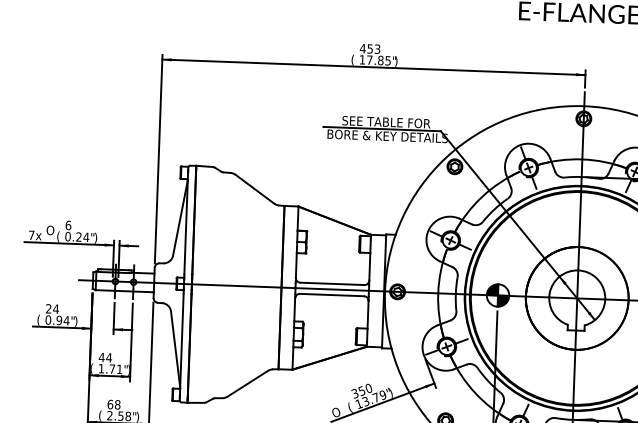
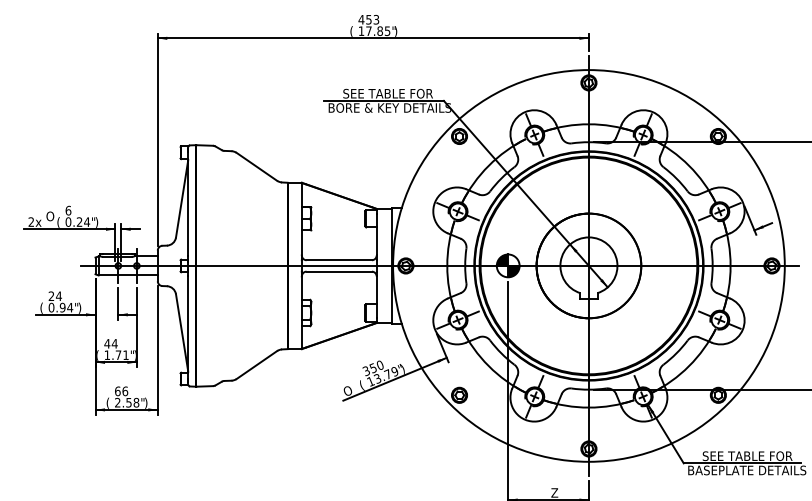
text: (30, 234) -> (30, 221), 7x -> 2x
text: (117, 404) -> (125, 390), 68 -> 66

